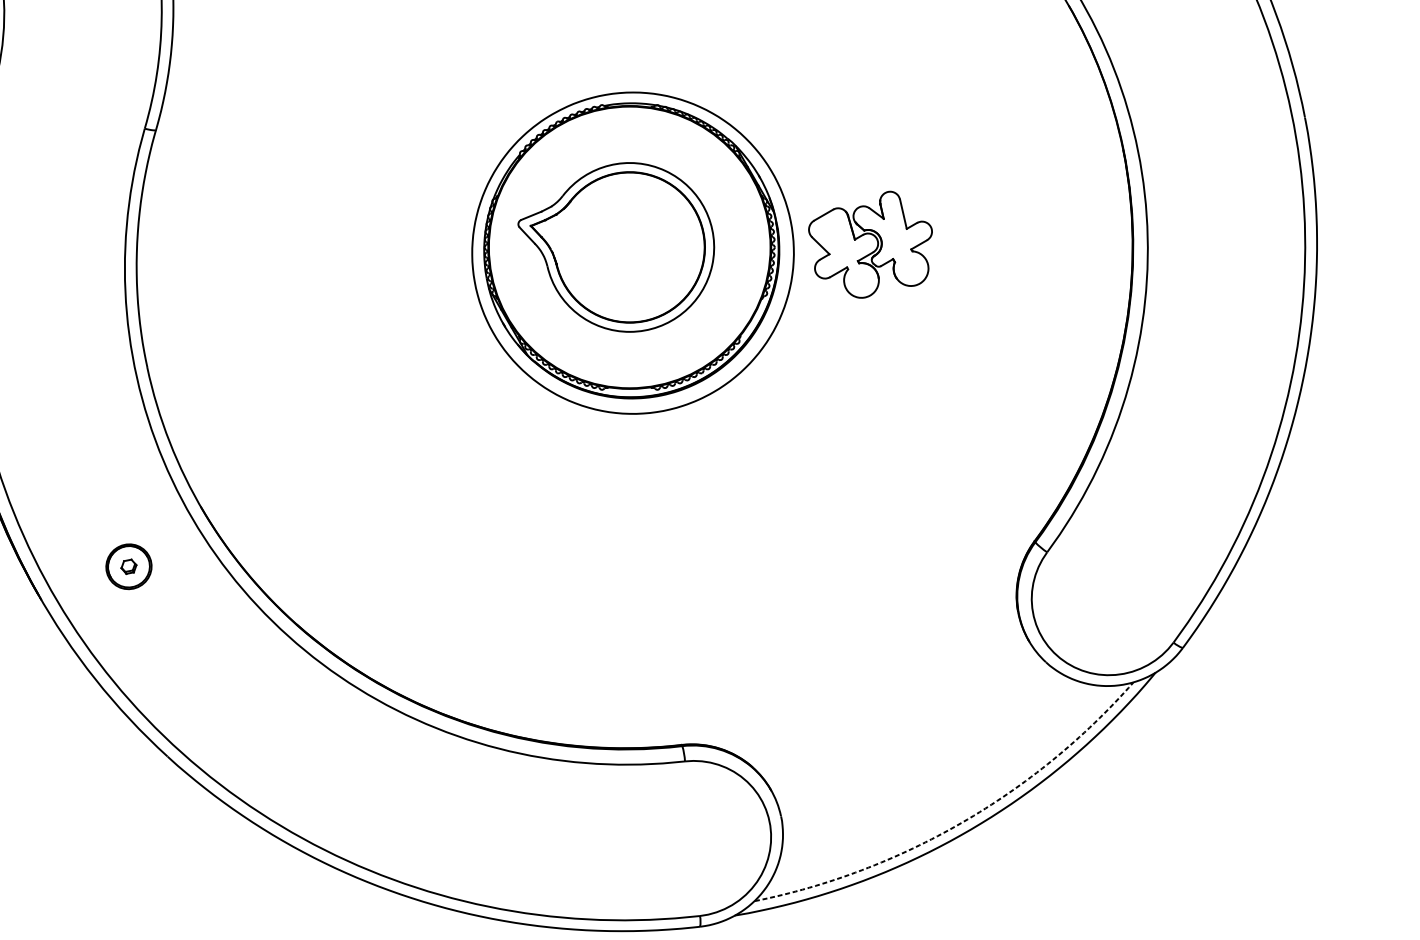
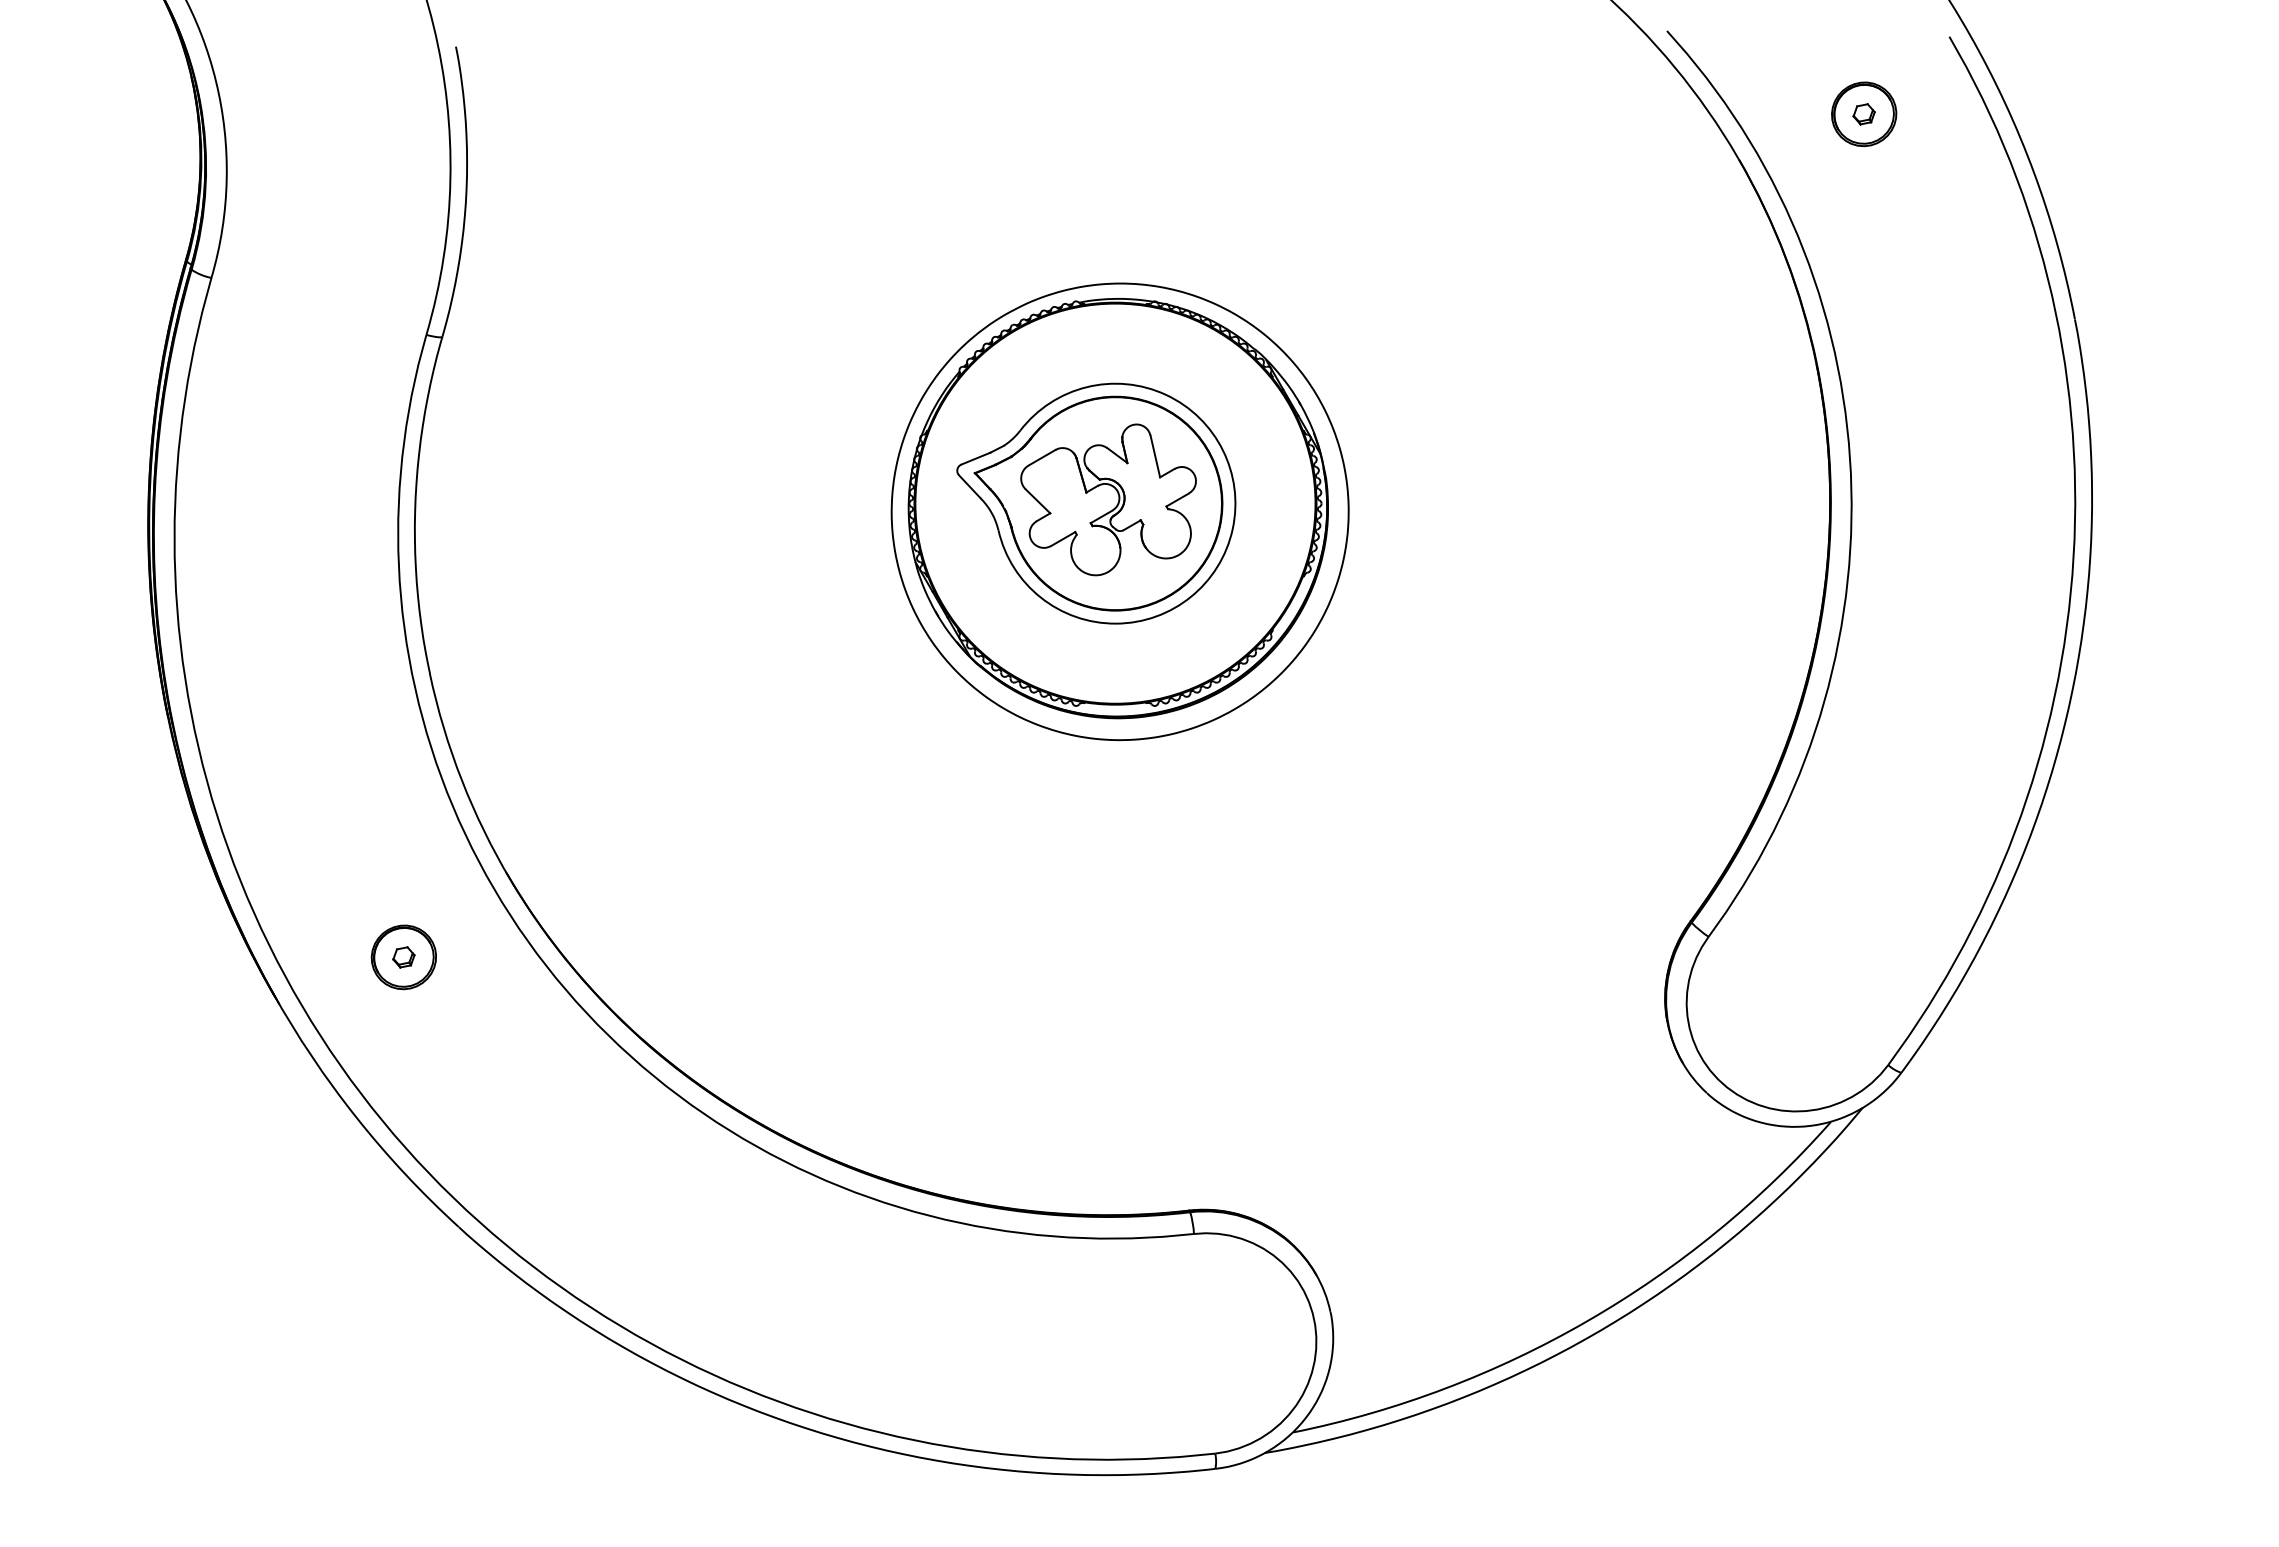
part: (870, 244) -> (1108, 499), moved
arc: (961, 823) -> (1587, 1321), dashed -> solid

